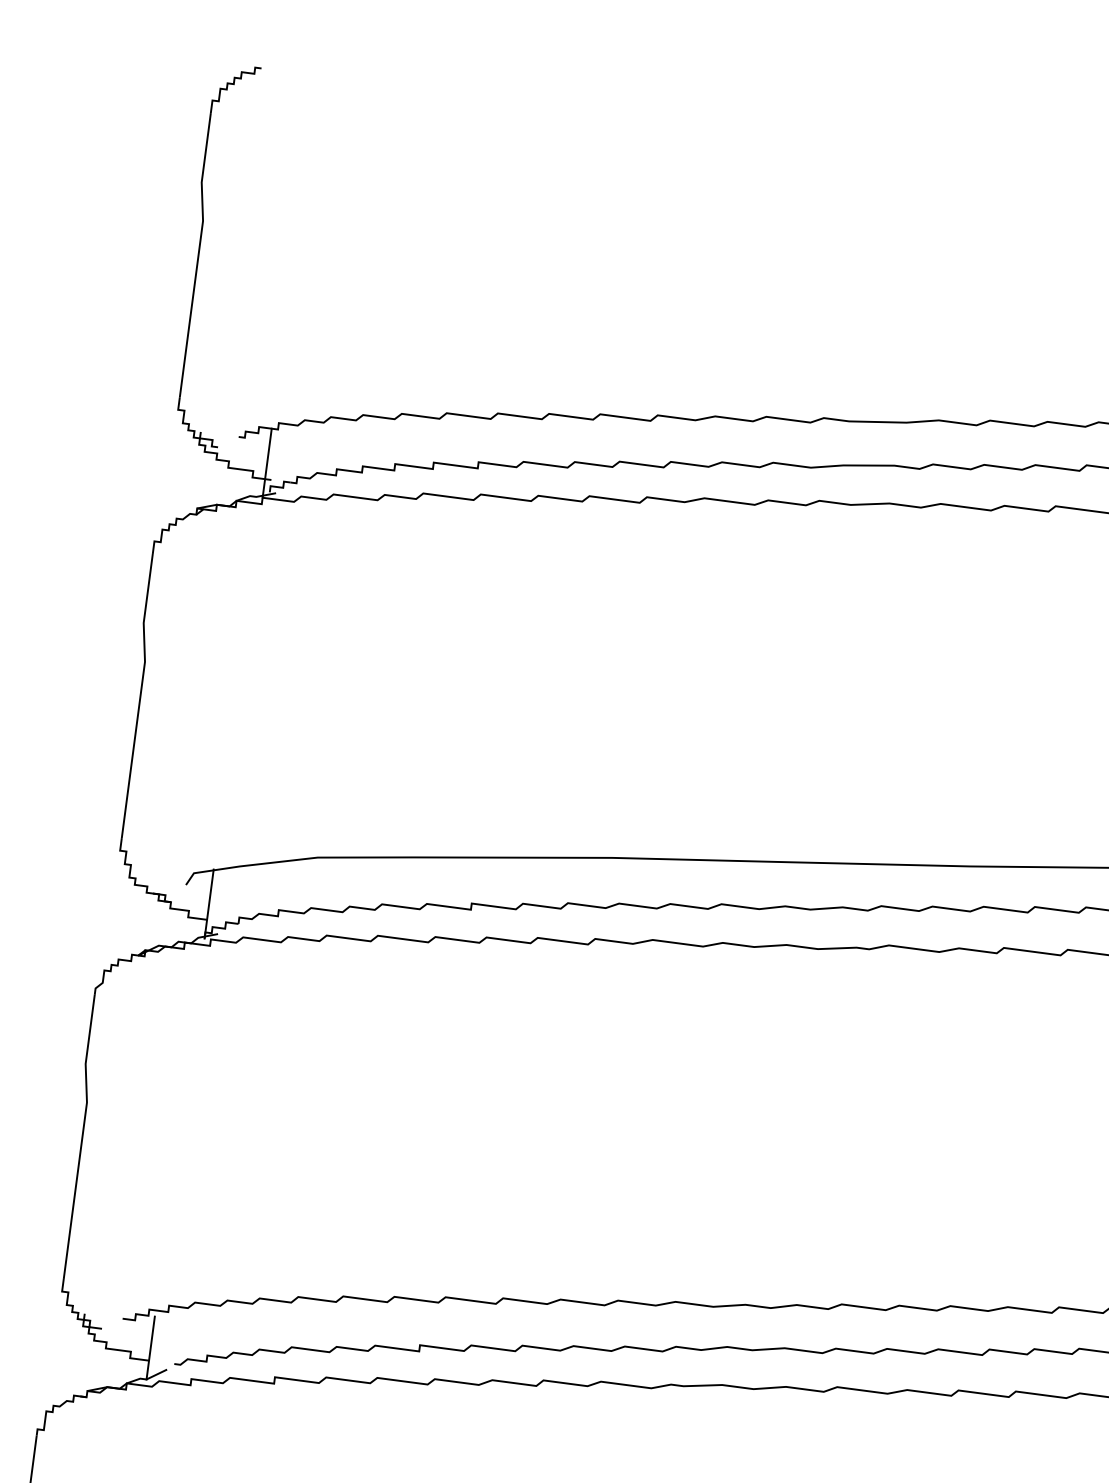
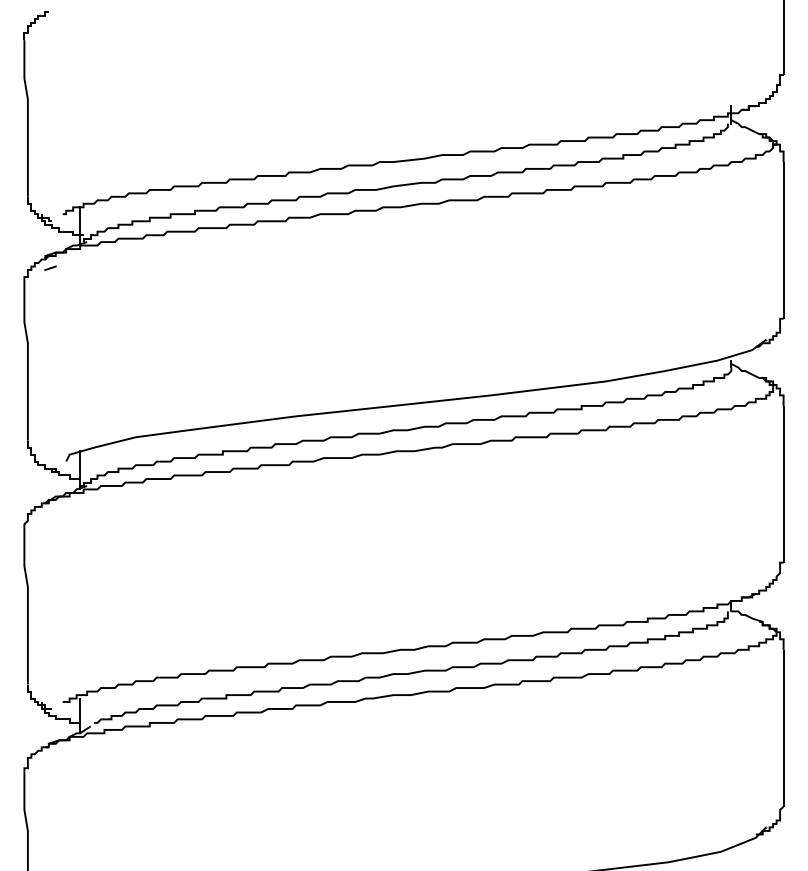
line: (203, 530) -> (50, 267), added

